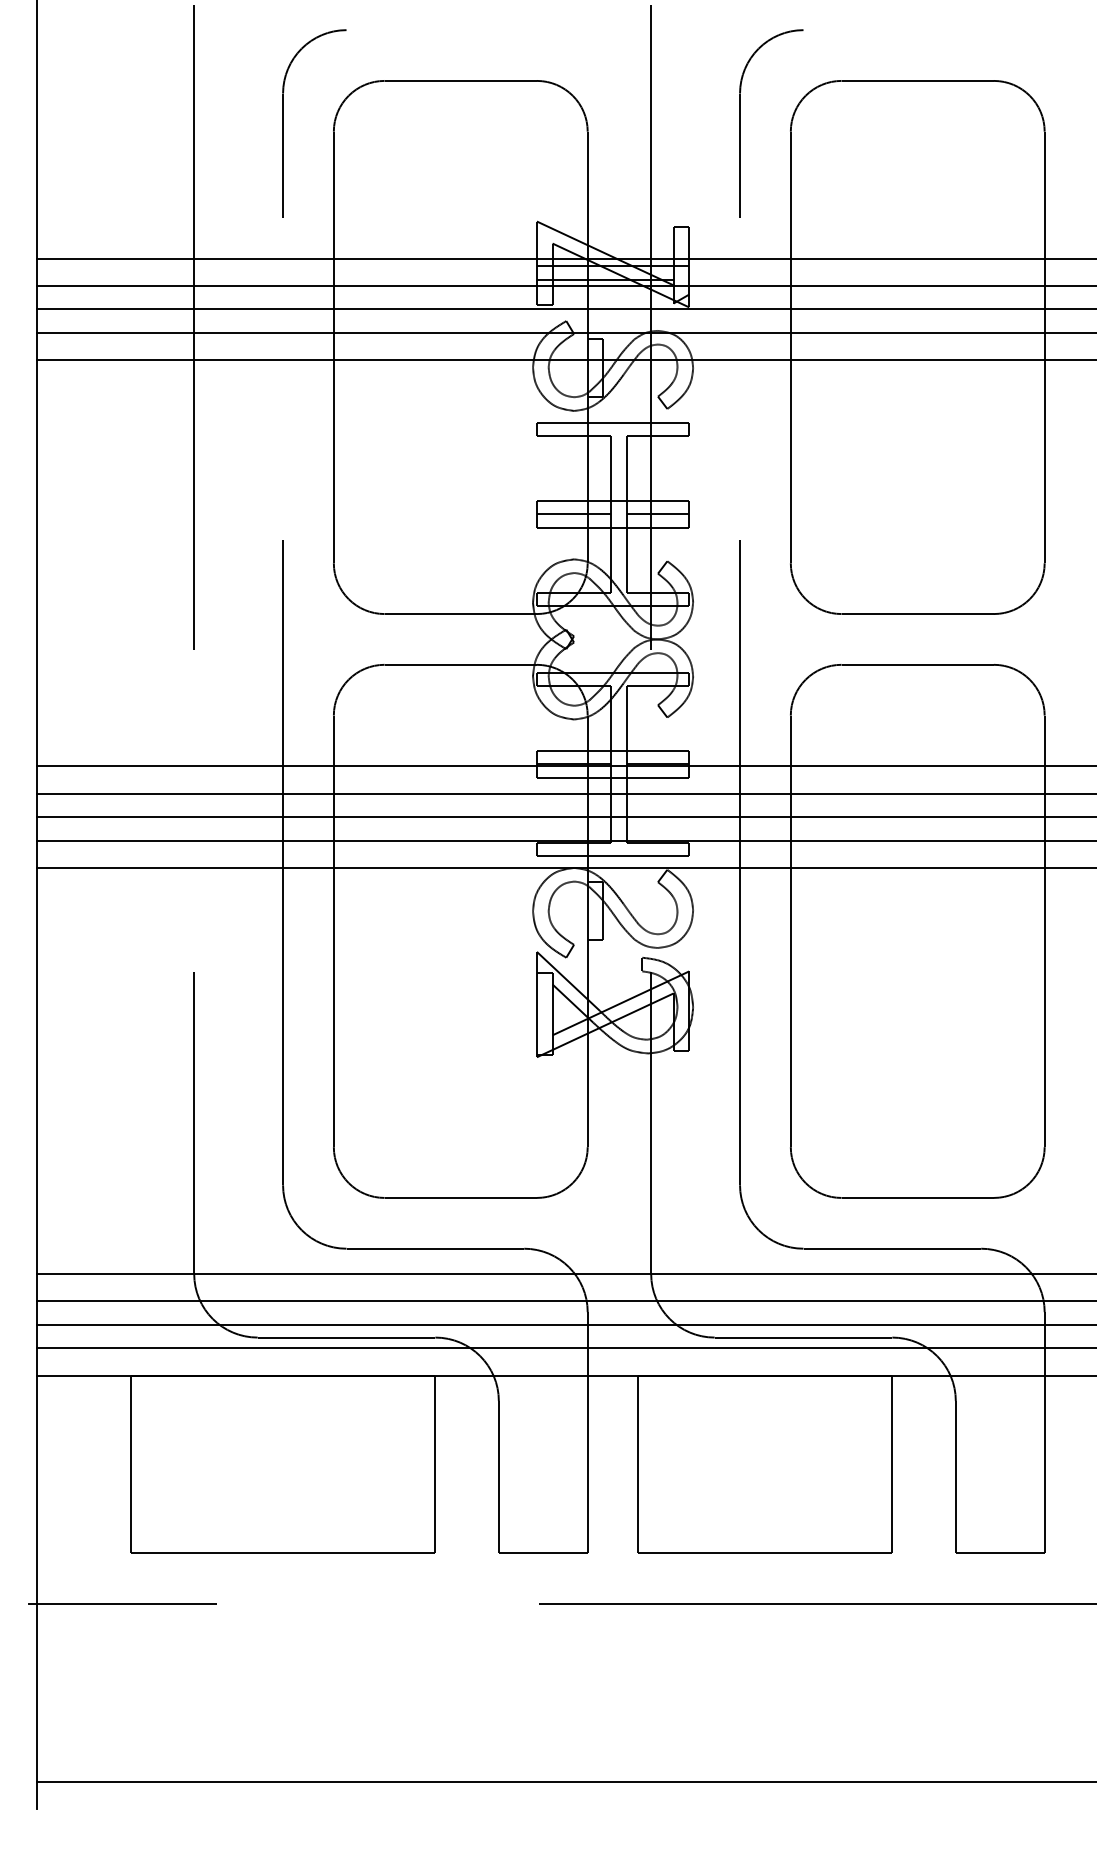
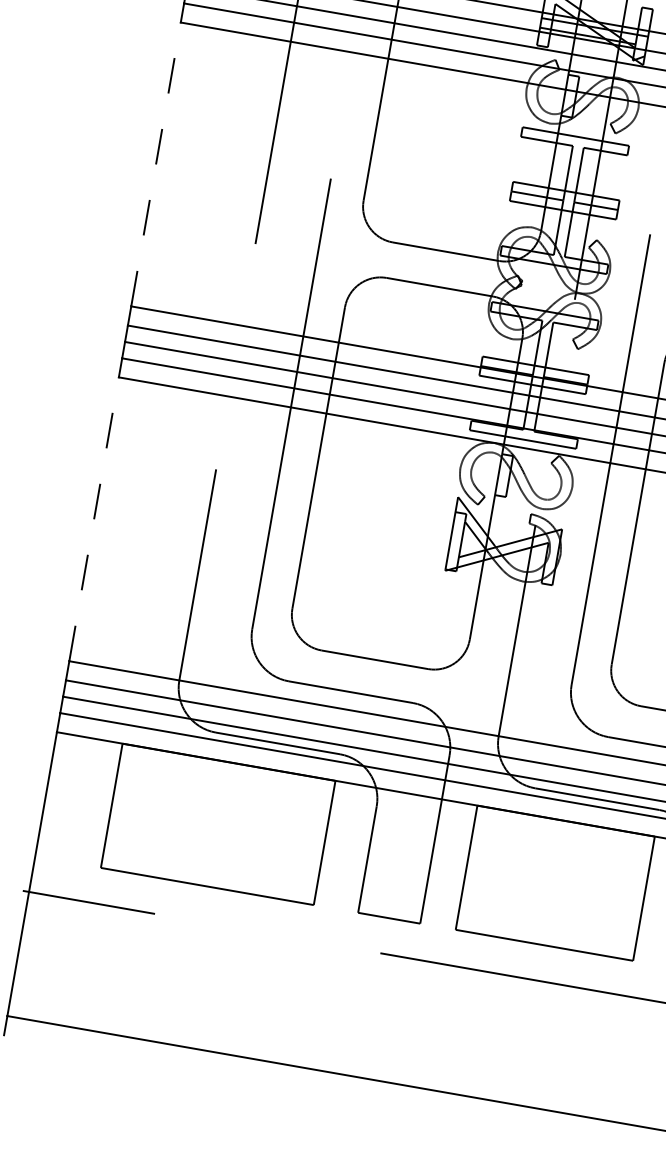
line: (36, 562) -> (155, 163), solid -> dashed
line: (36, 1070) -> (93, 518), solid -> dashed

